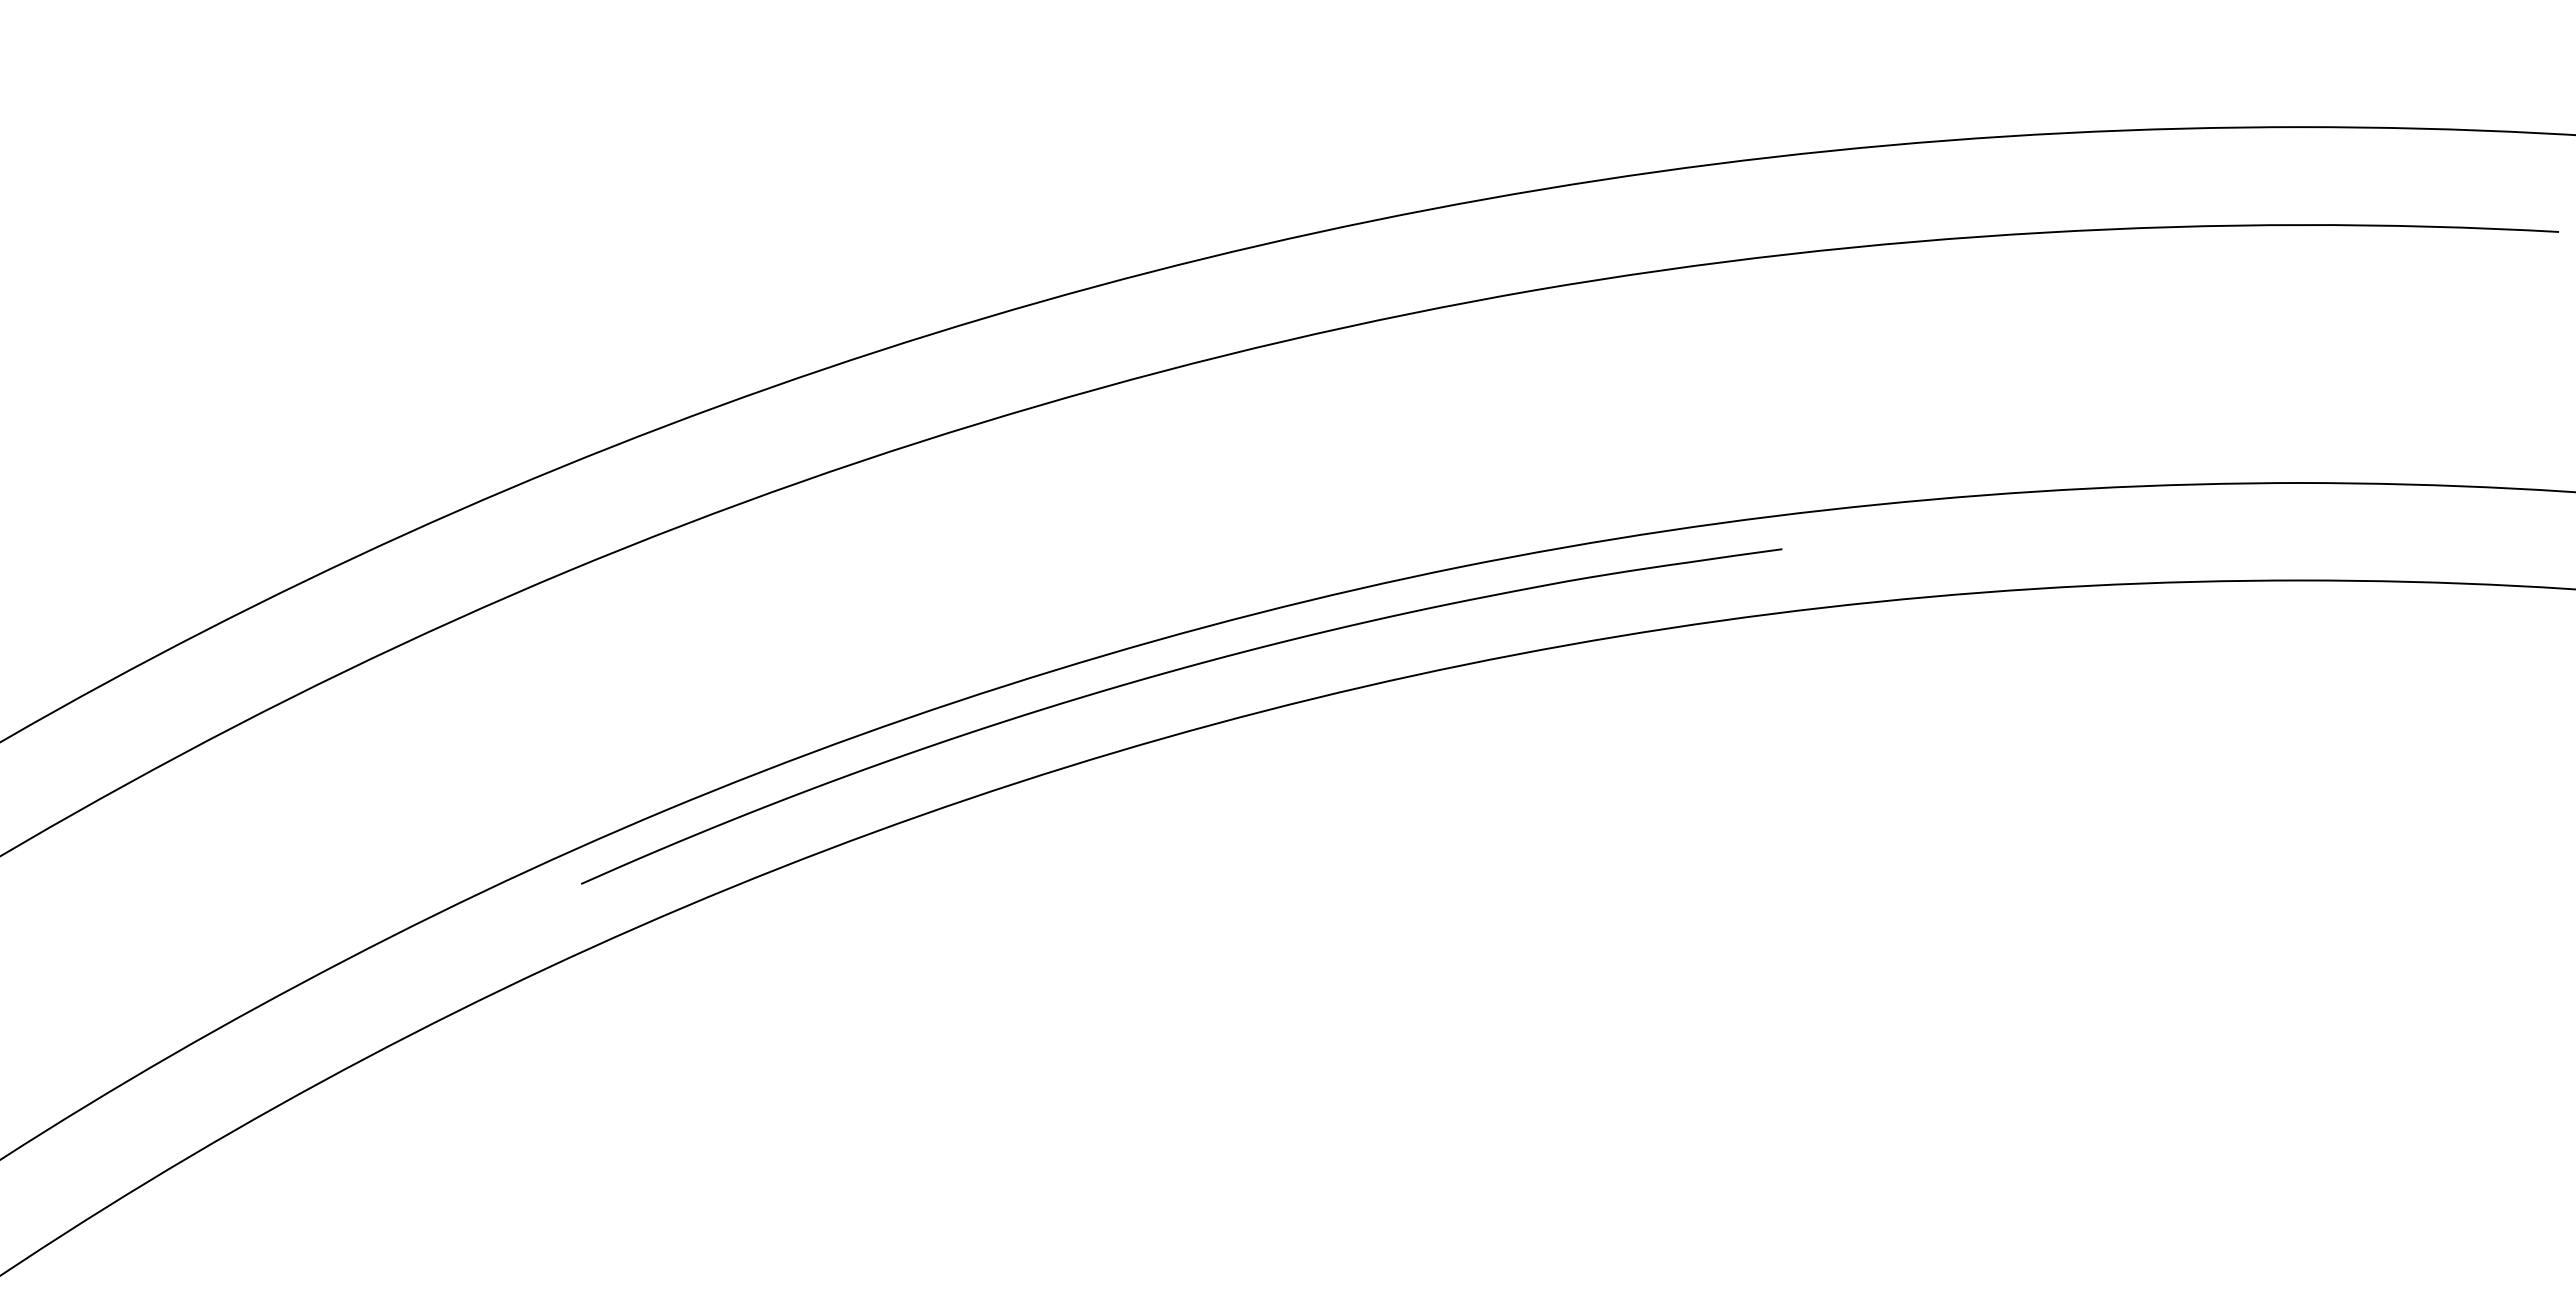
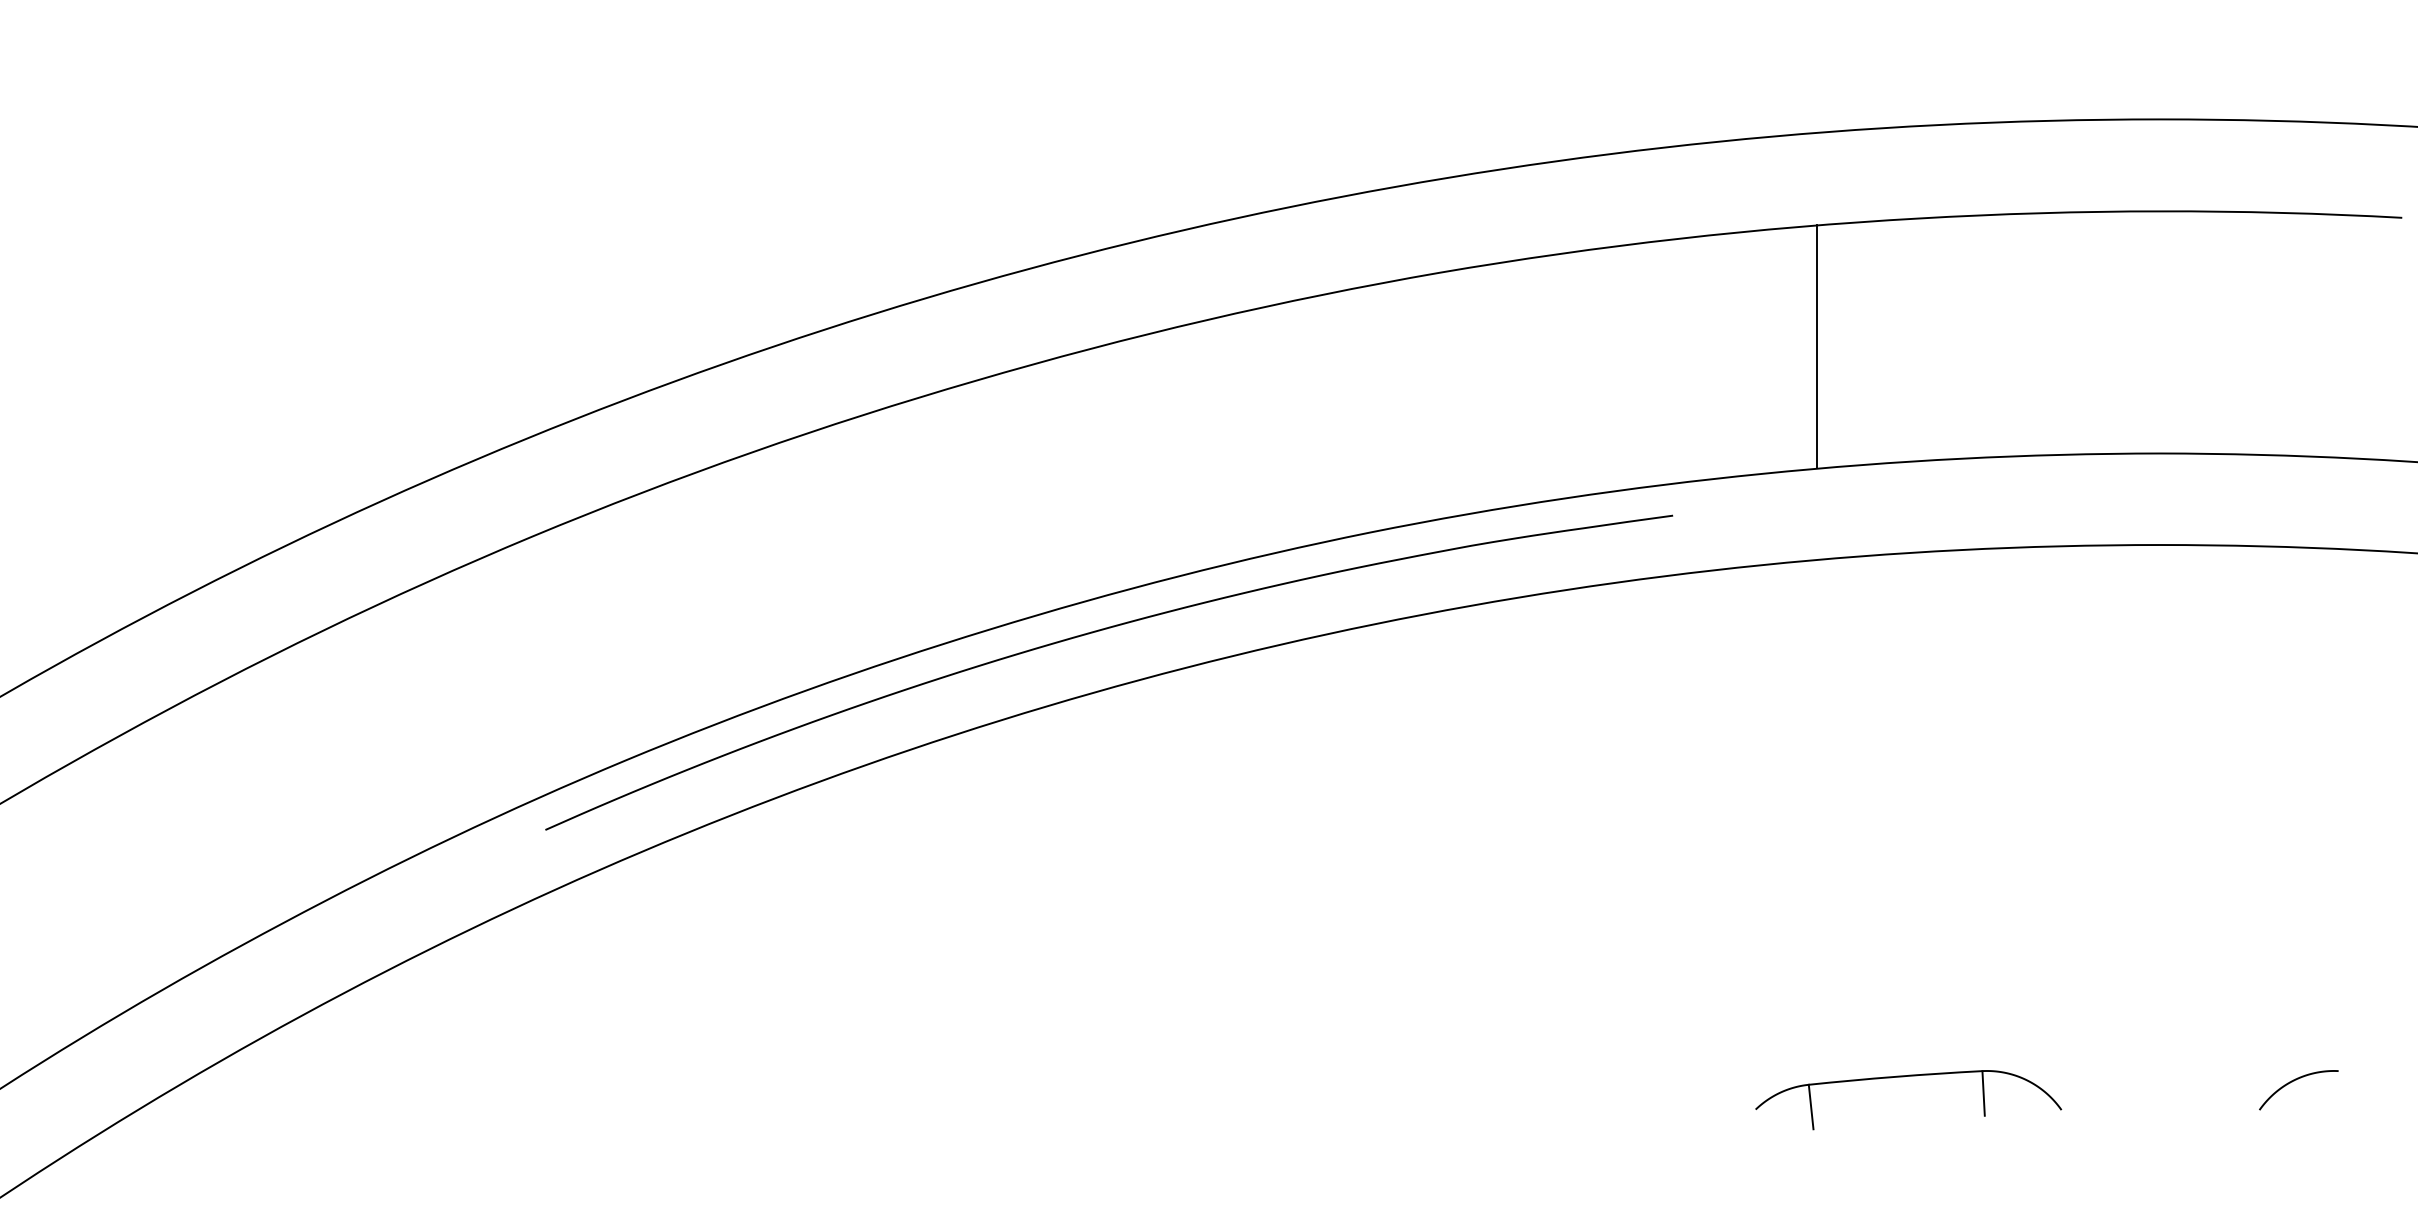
line: (1935, 368) -> (1816, 346), added
part: (2029, 1147) -> (1905, 1077), added
curve: (2444, 1151) -> (2294, 1081), added

